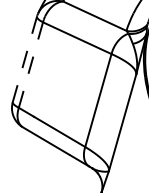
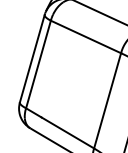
line: (24, 59) -> (31, 58), dashed -> solid
line: (30, 65) -> (38, 64), dashed -> solid

